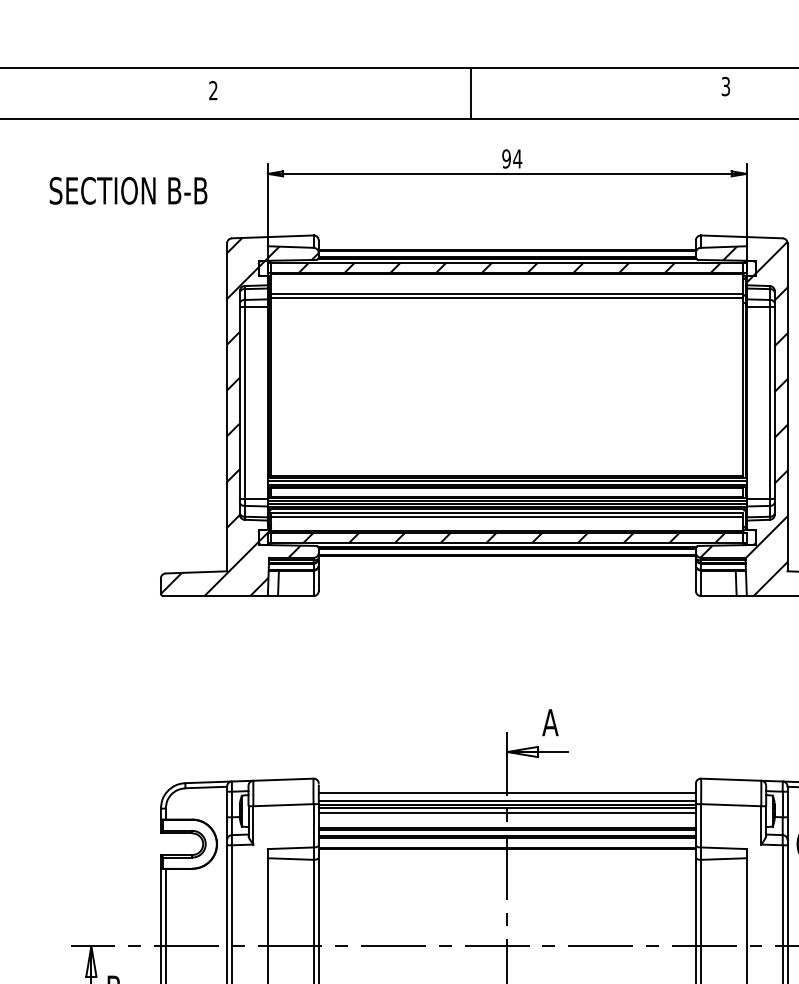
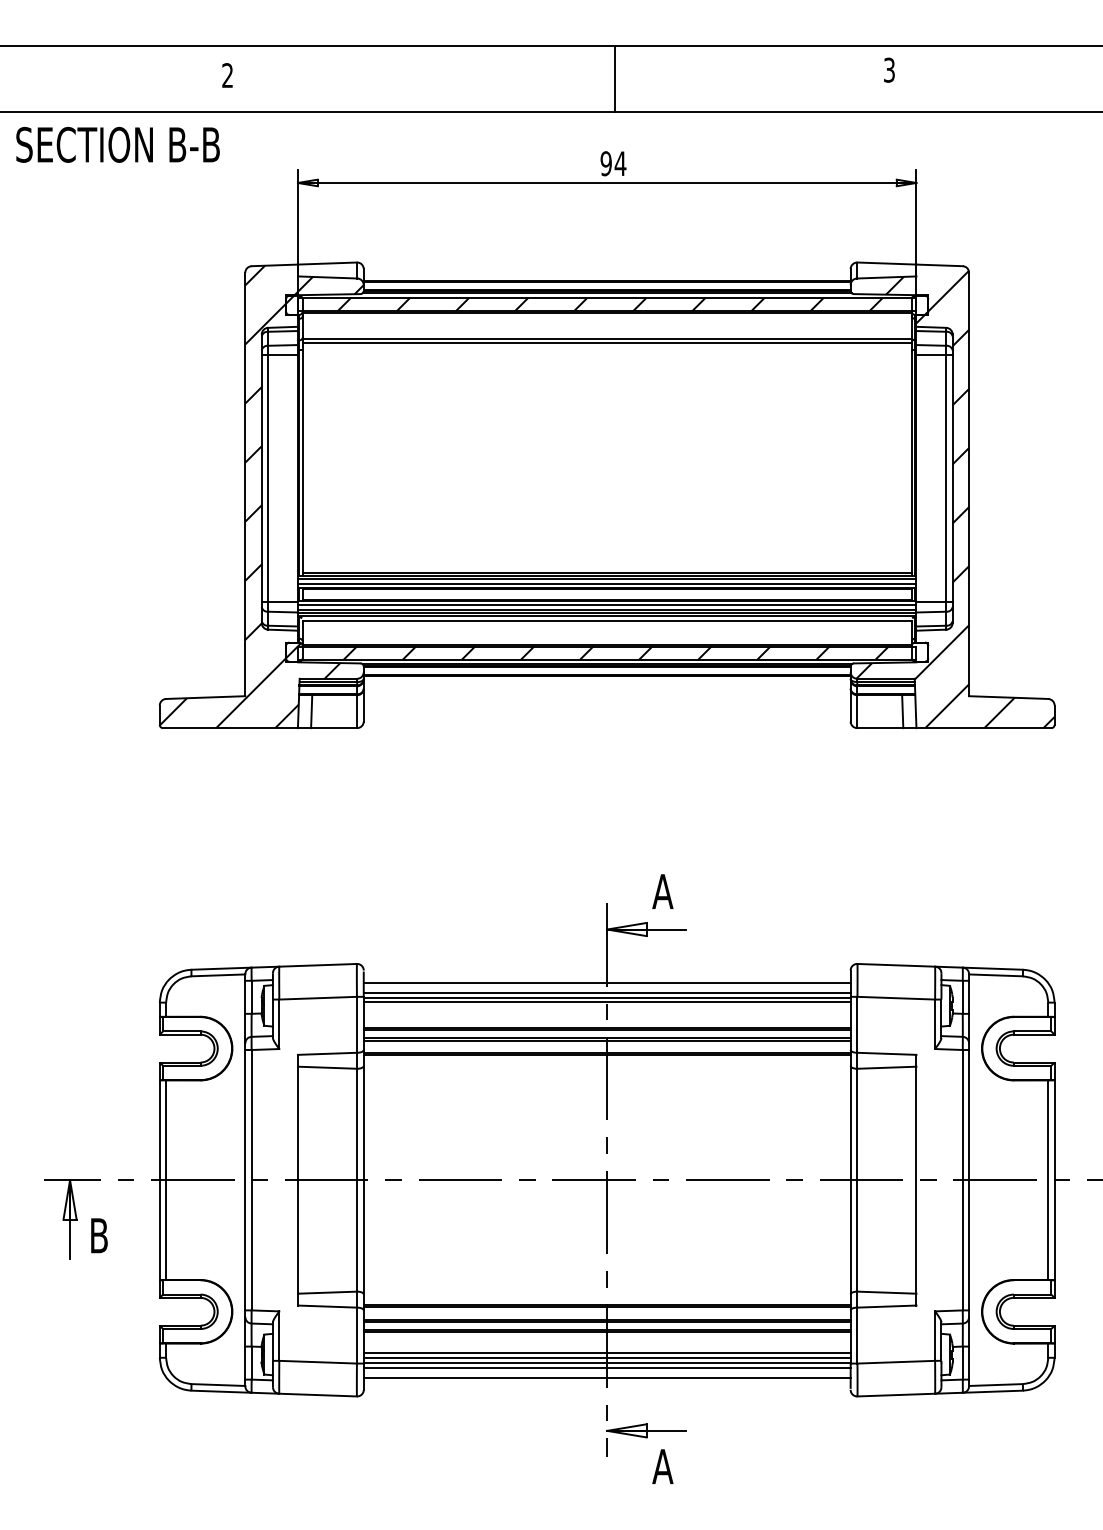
line: (471, 92) -> (614, 78), moved
text: (128, 190) -> (117, 144), moved
line: (506, 516) -> (606, 625), removed
line: (506, 812) -> (606, 1007), removed

